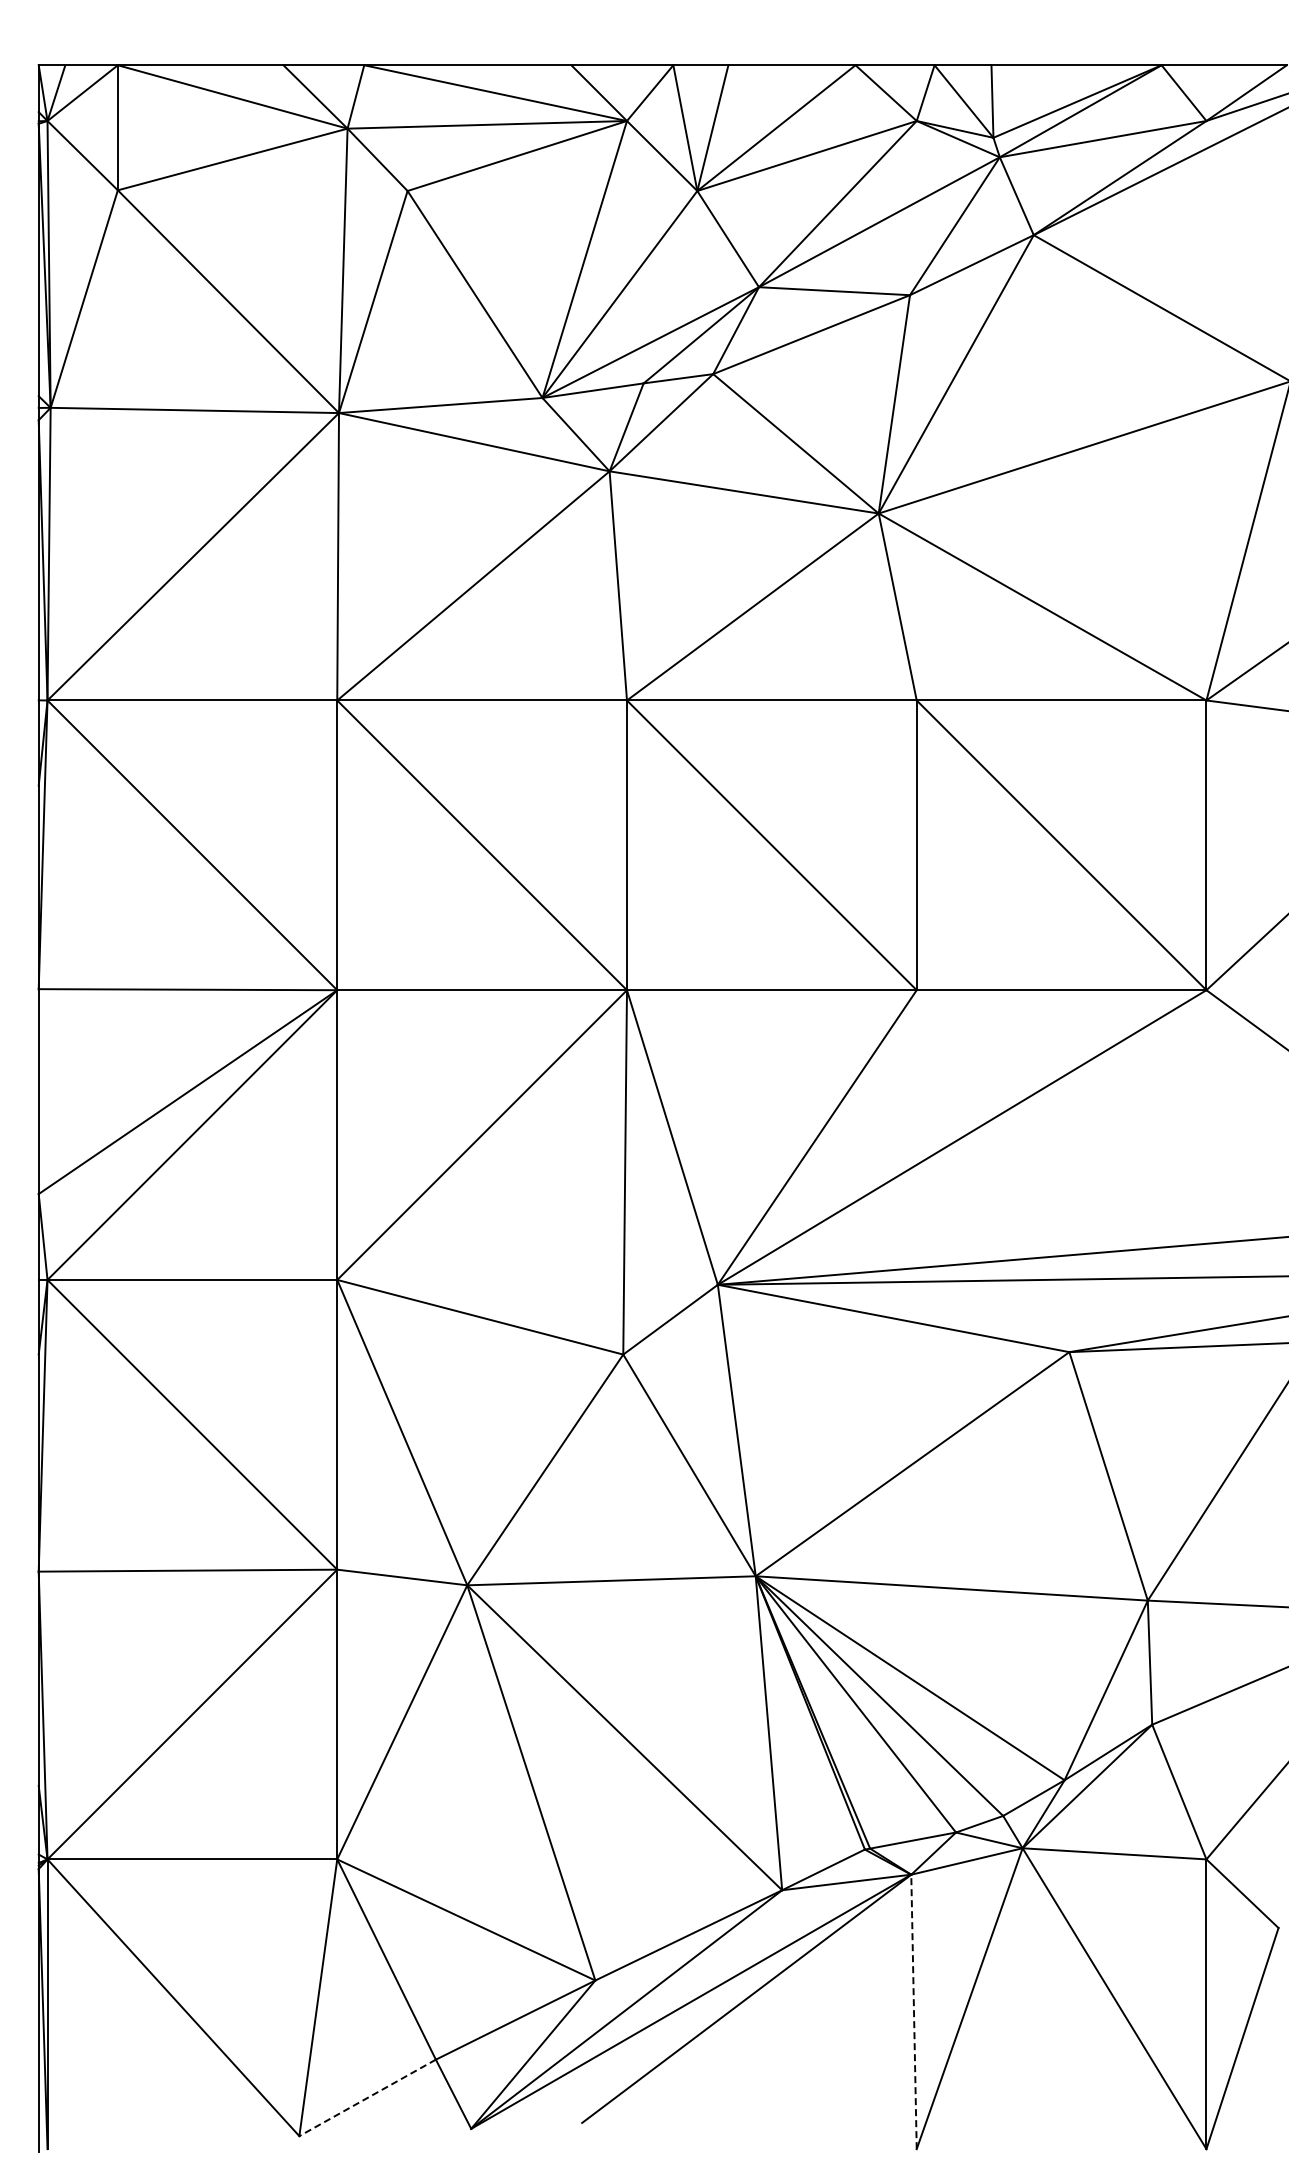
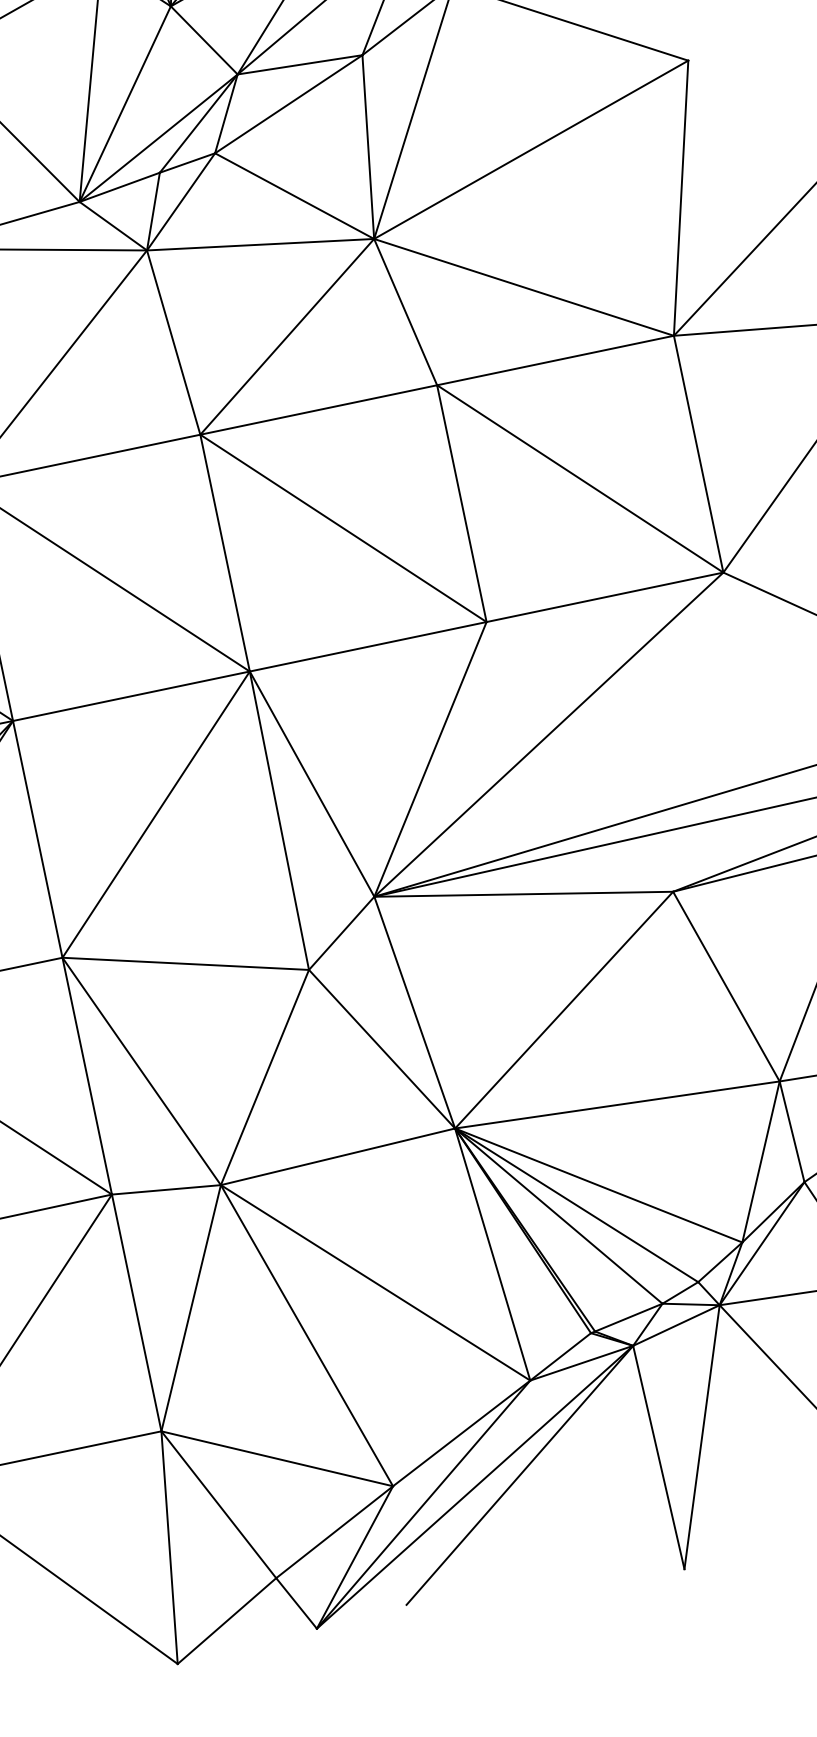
line: (913, 2011) -> (658, 1457), dashed -> solid
line: (367, 2098) -> (226, 1621), dashed -> solid

